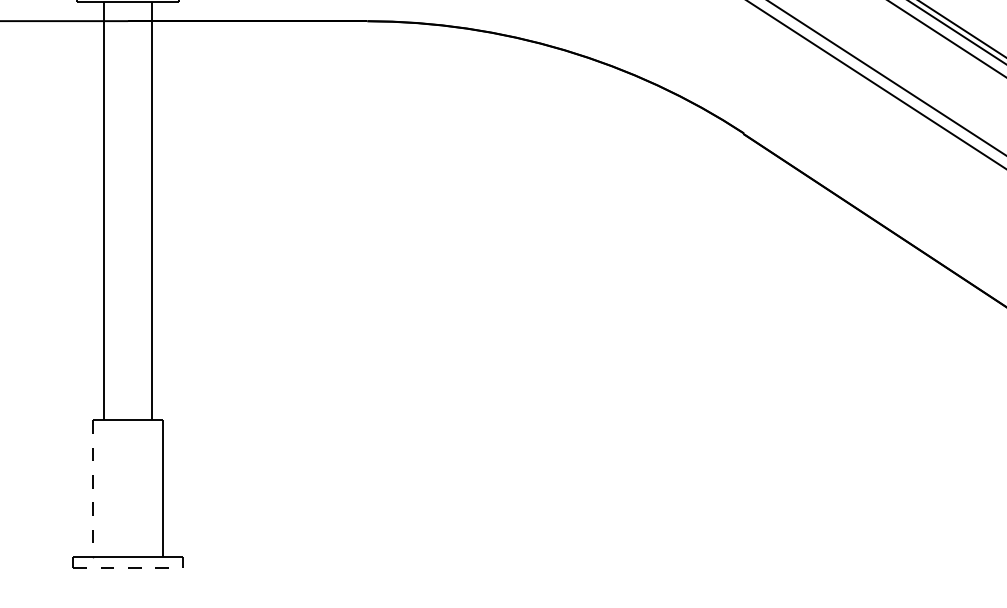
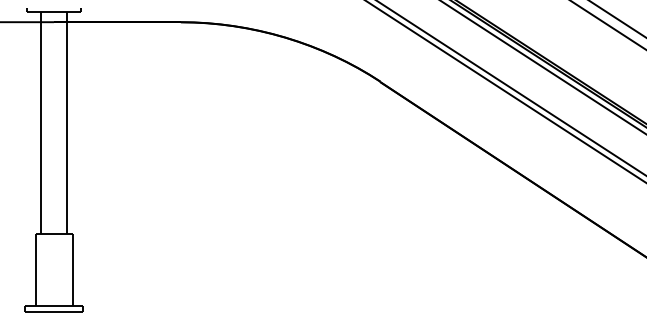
line: (93, 489) -> (35, 270), dashed -> solid
line: (128, 568) -> (54, 312), dashed -> solid

